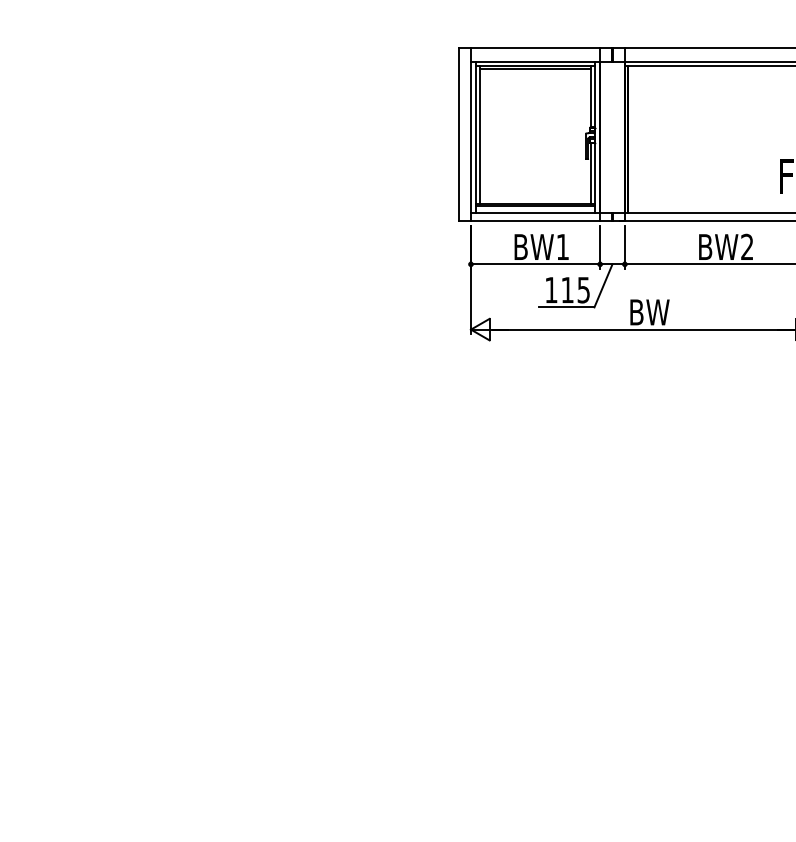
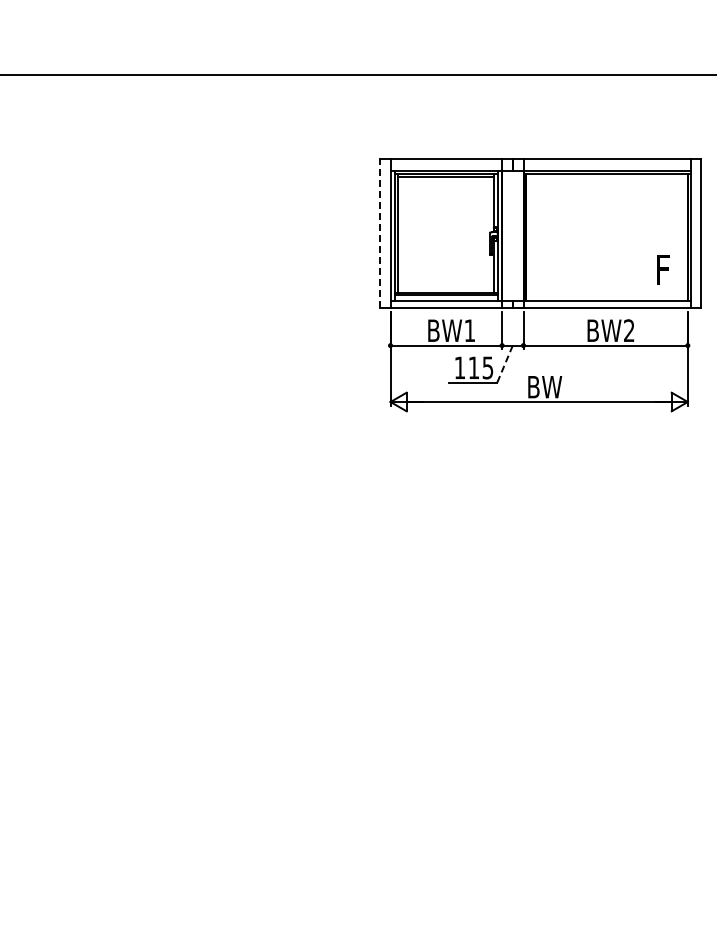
line: (459, 134) -> (380, 233), solid -> dashed
line: (602, 286) -> (504, 364), solid -> dashed

